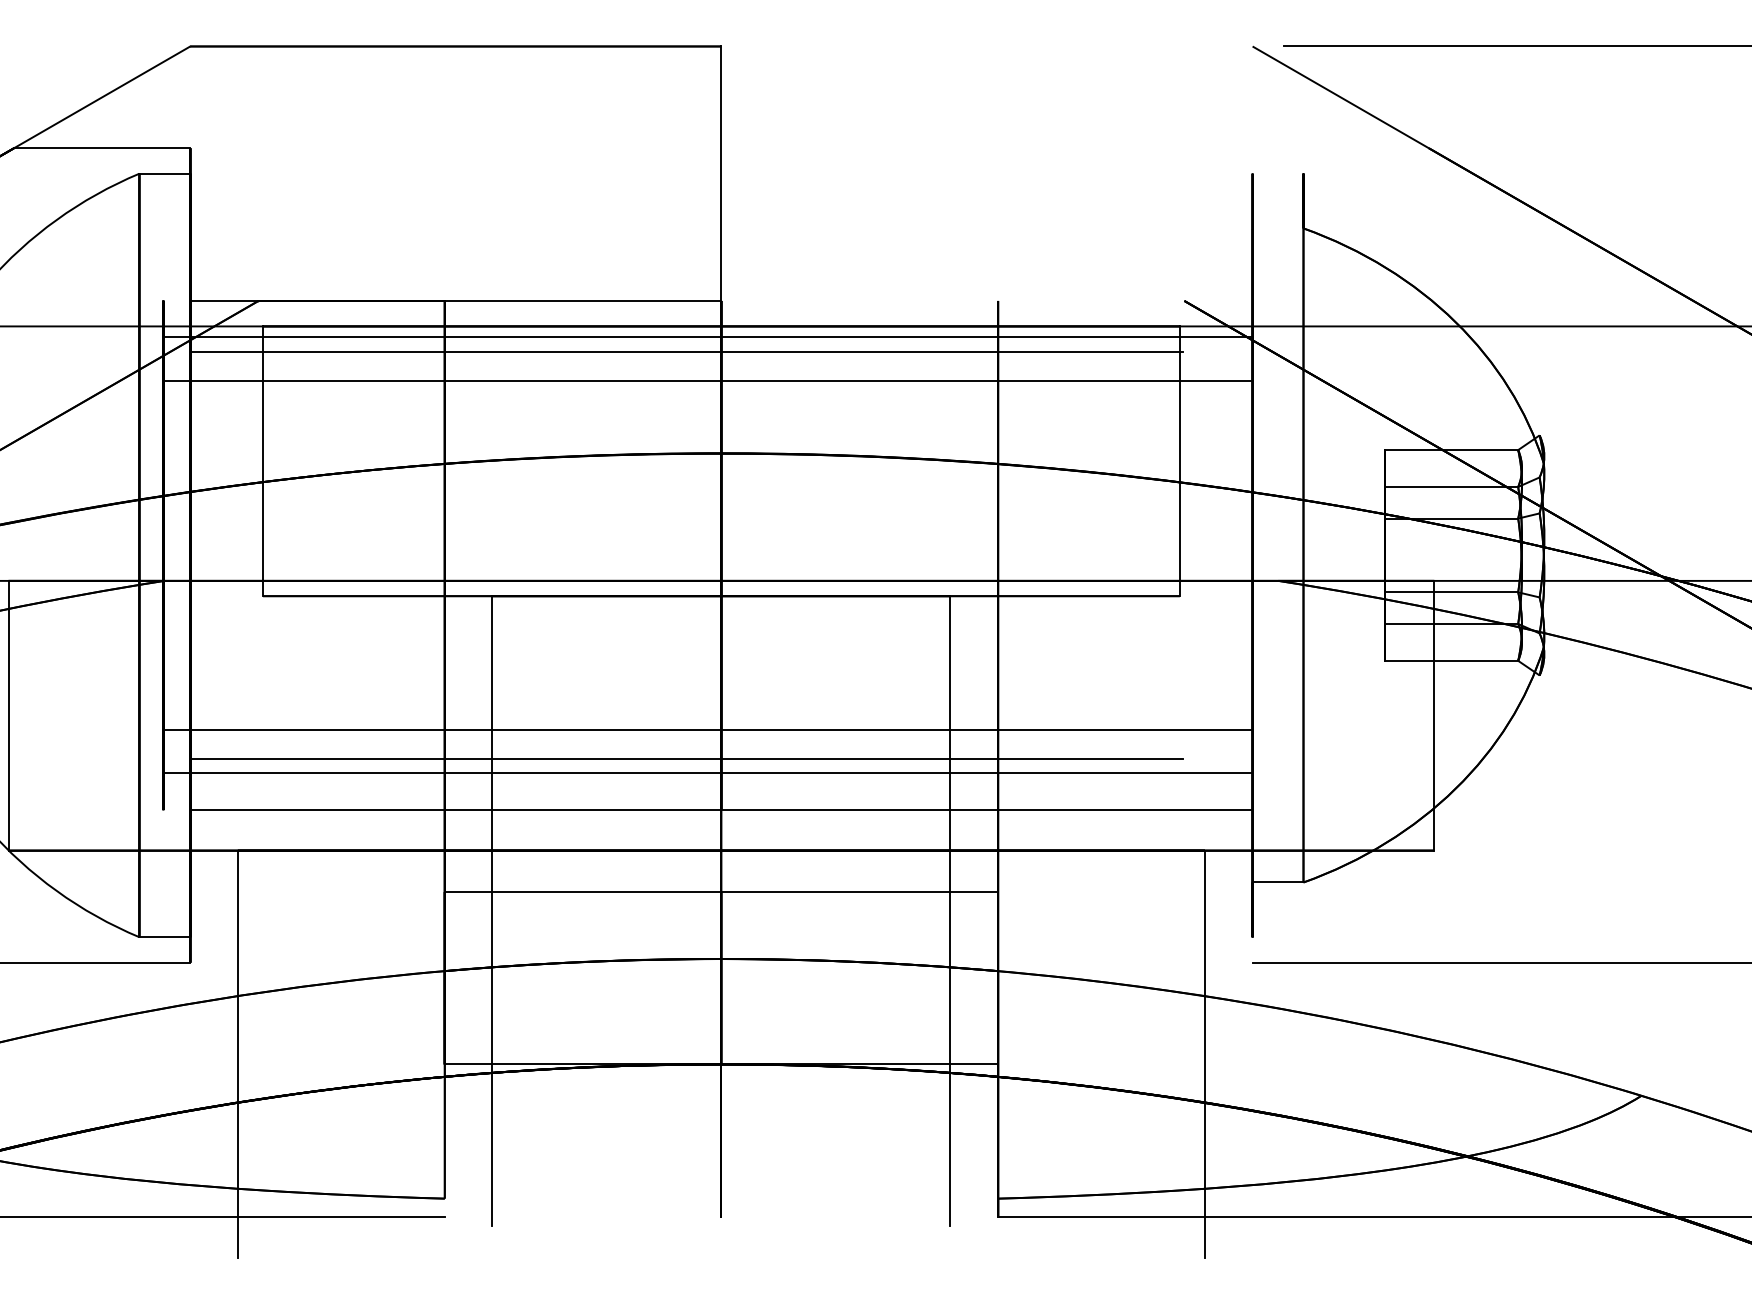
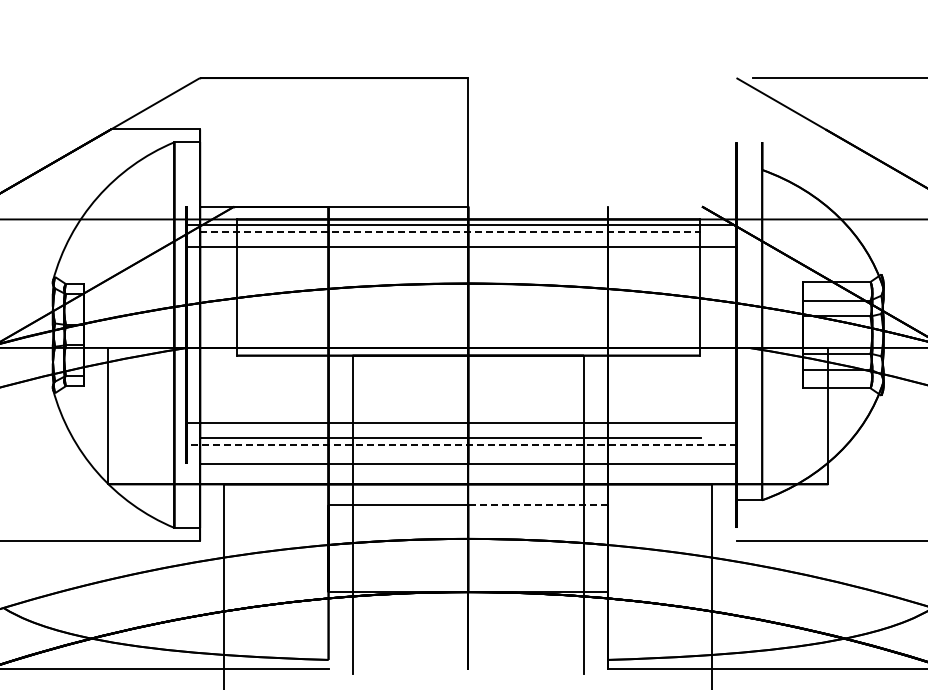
line: (686, 352) -> (450, 232), solid -> dashed
line: (706, 774) -> (460, 445), solid -> dashed
line: (860, 892) -> (538, 505), solid -> dashed

